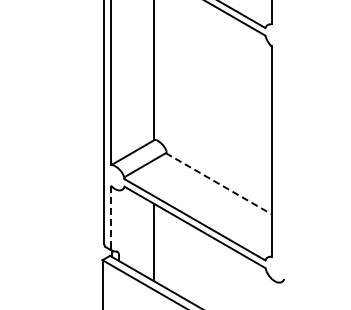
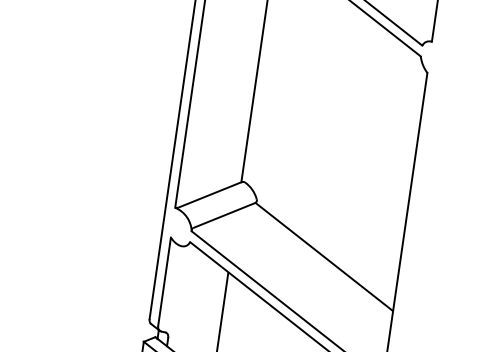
line: (218, 183) -> (324, 256), dashed -> solid
line: (110, 217) -> (163, 282), dashed -> solid

